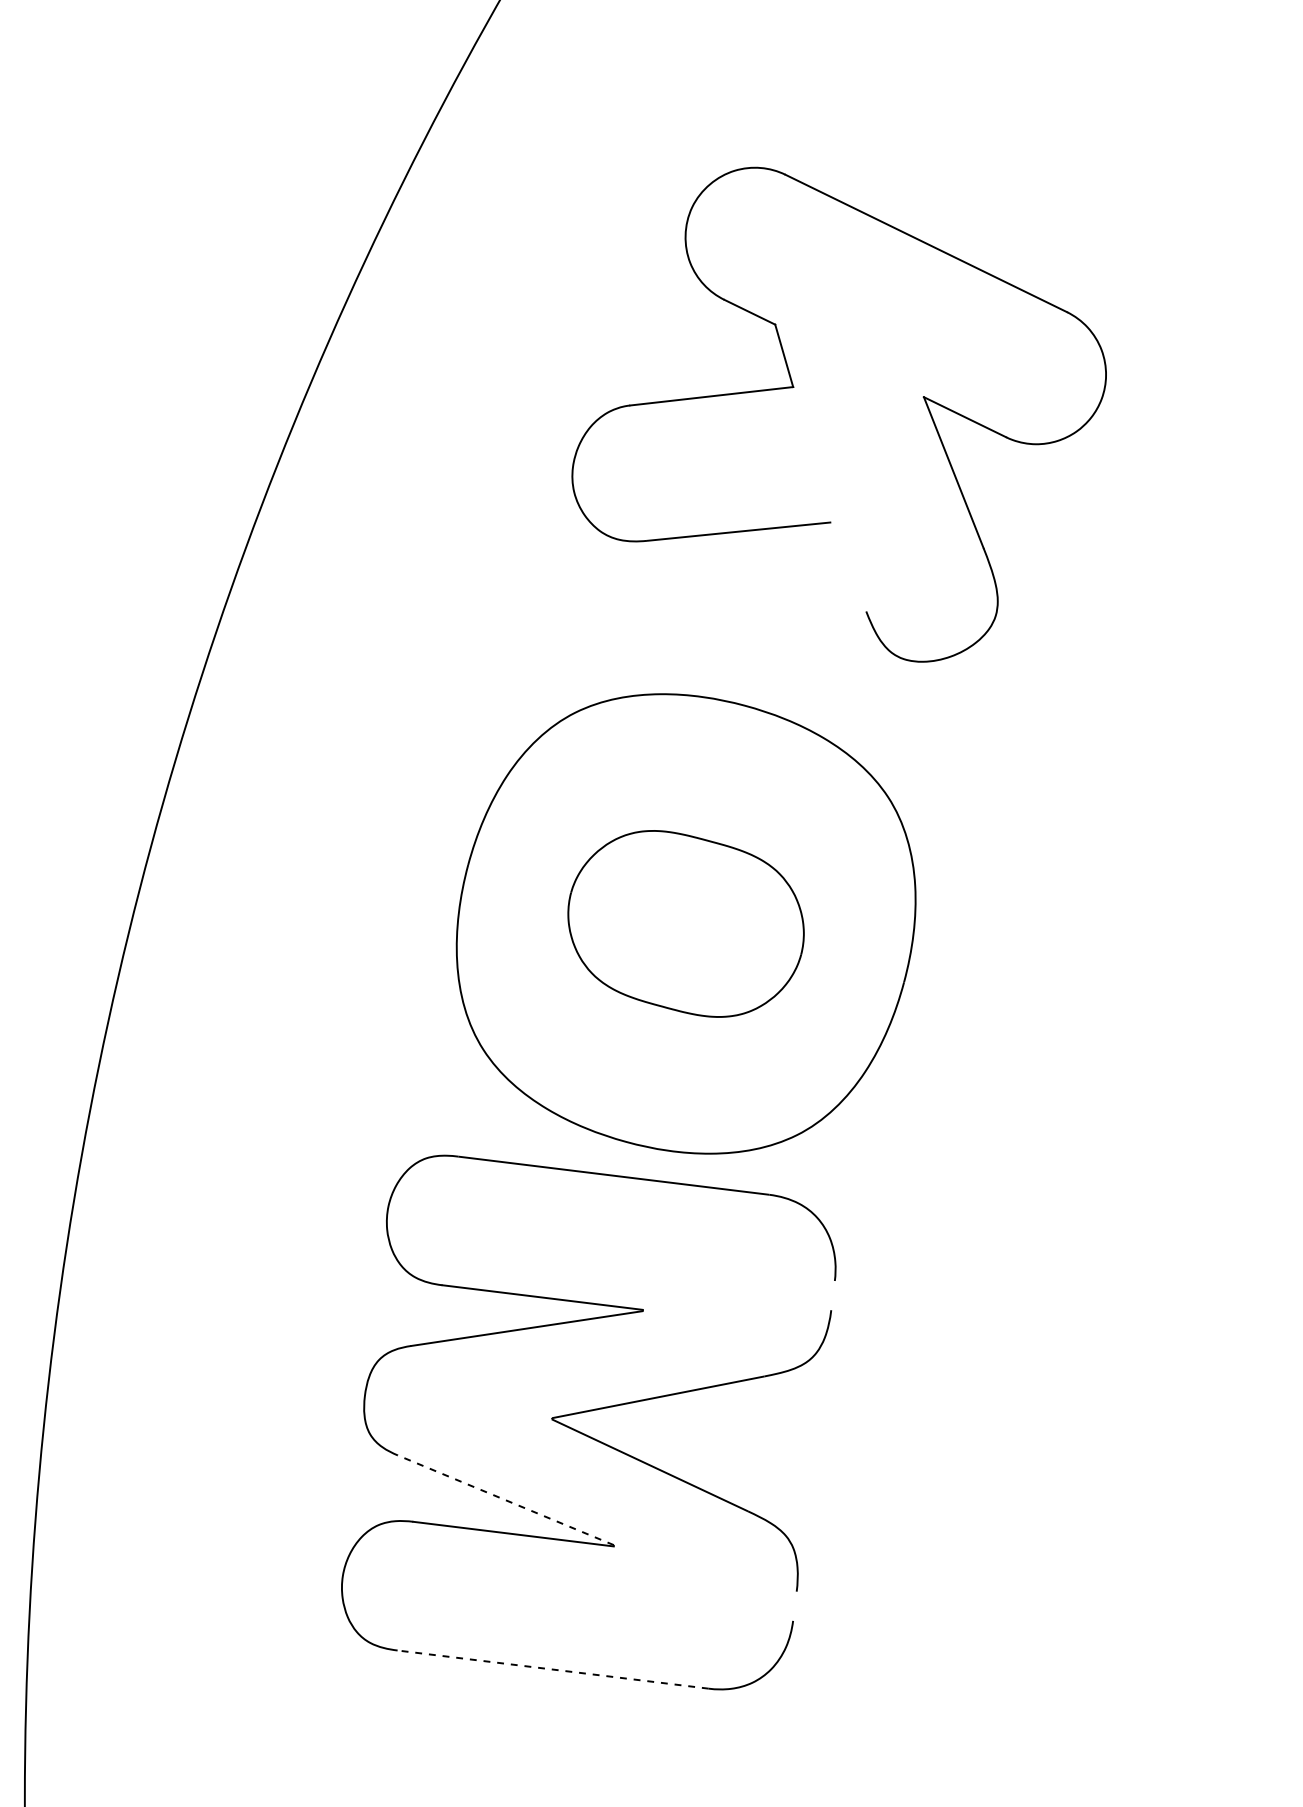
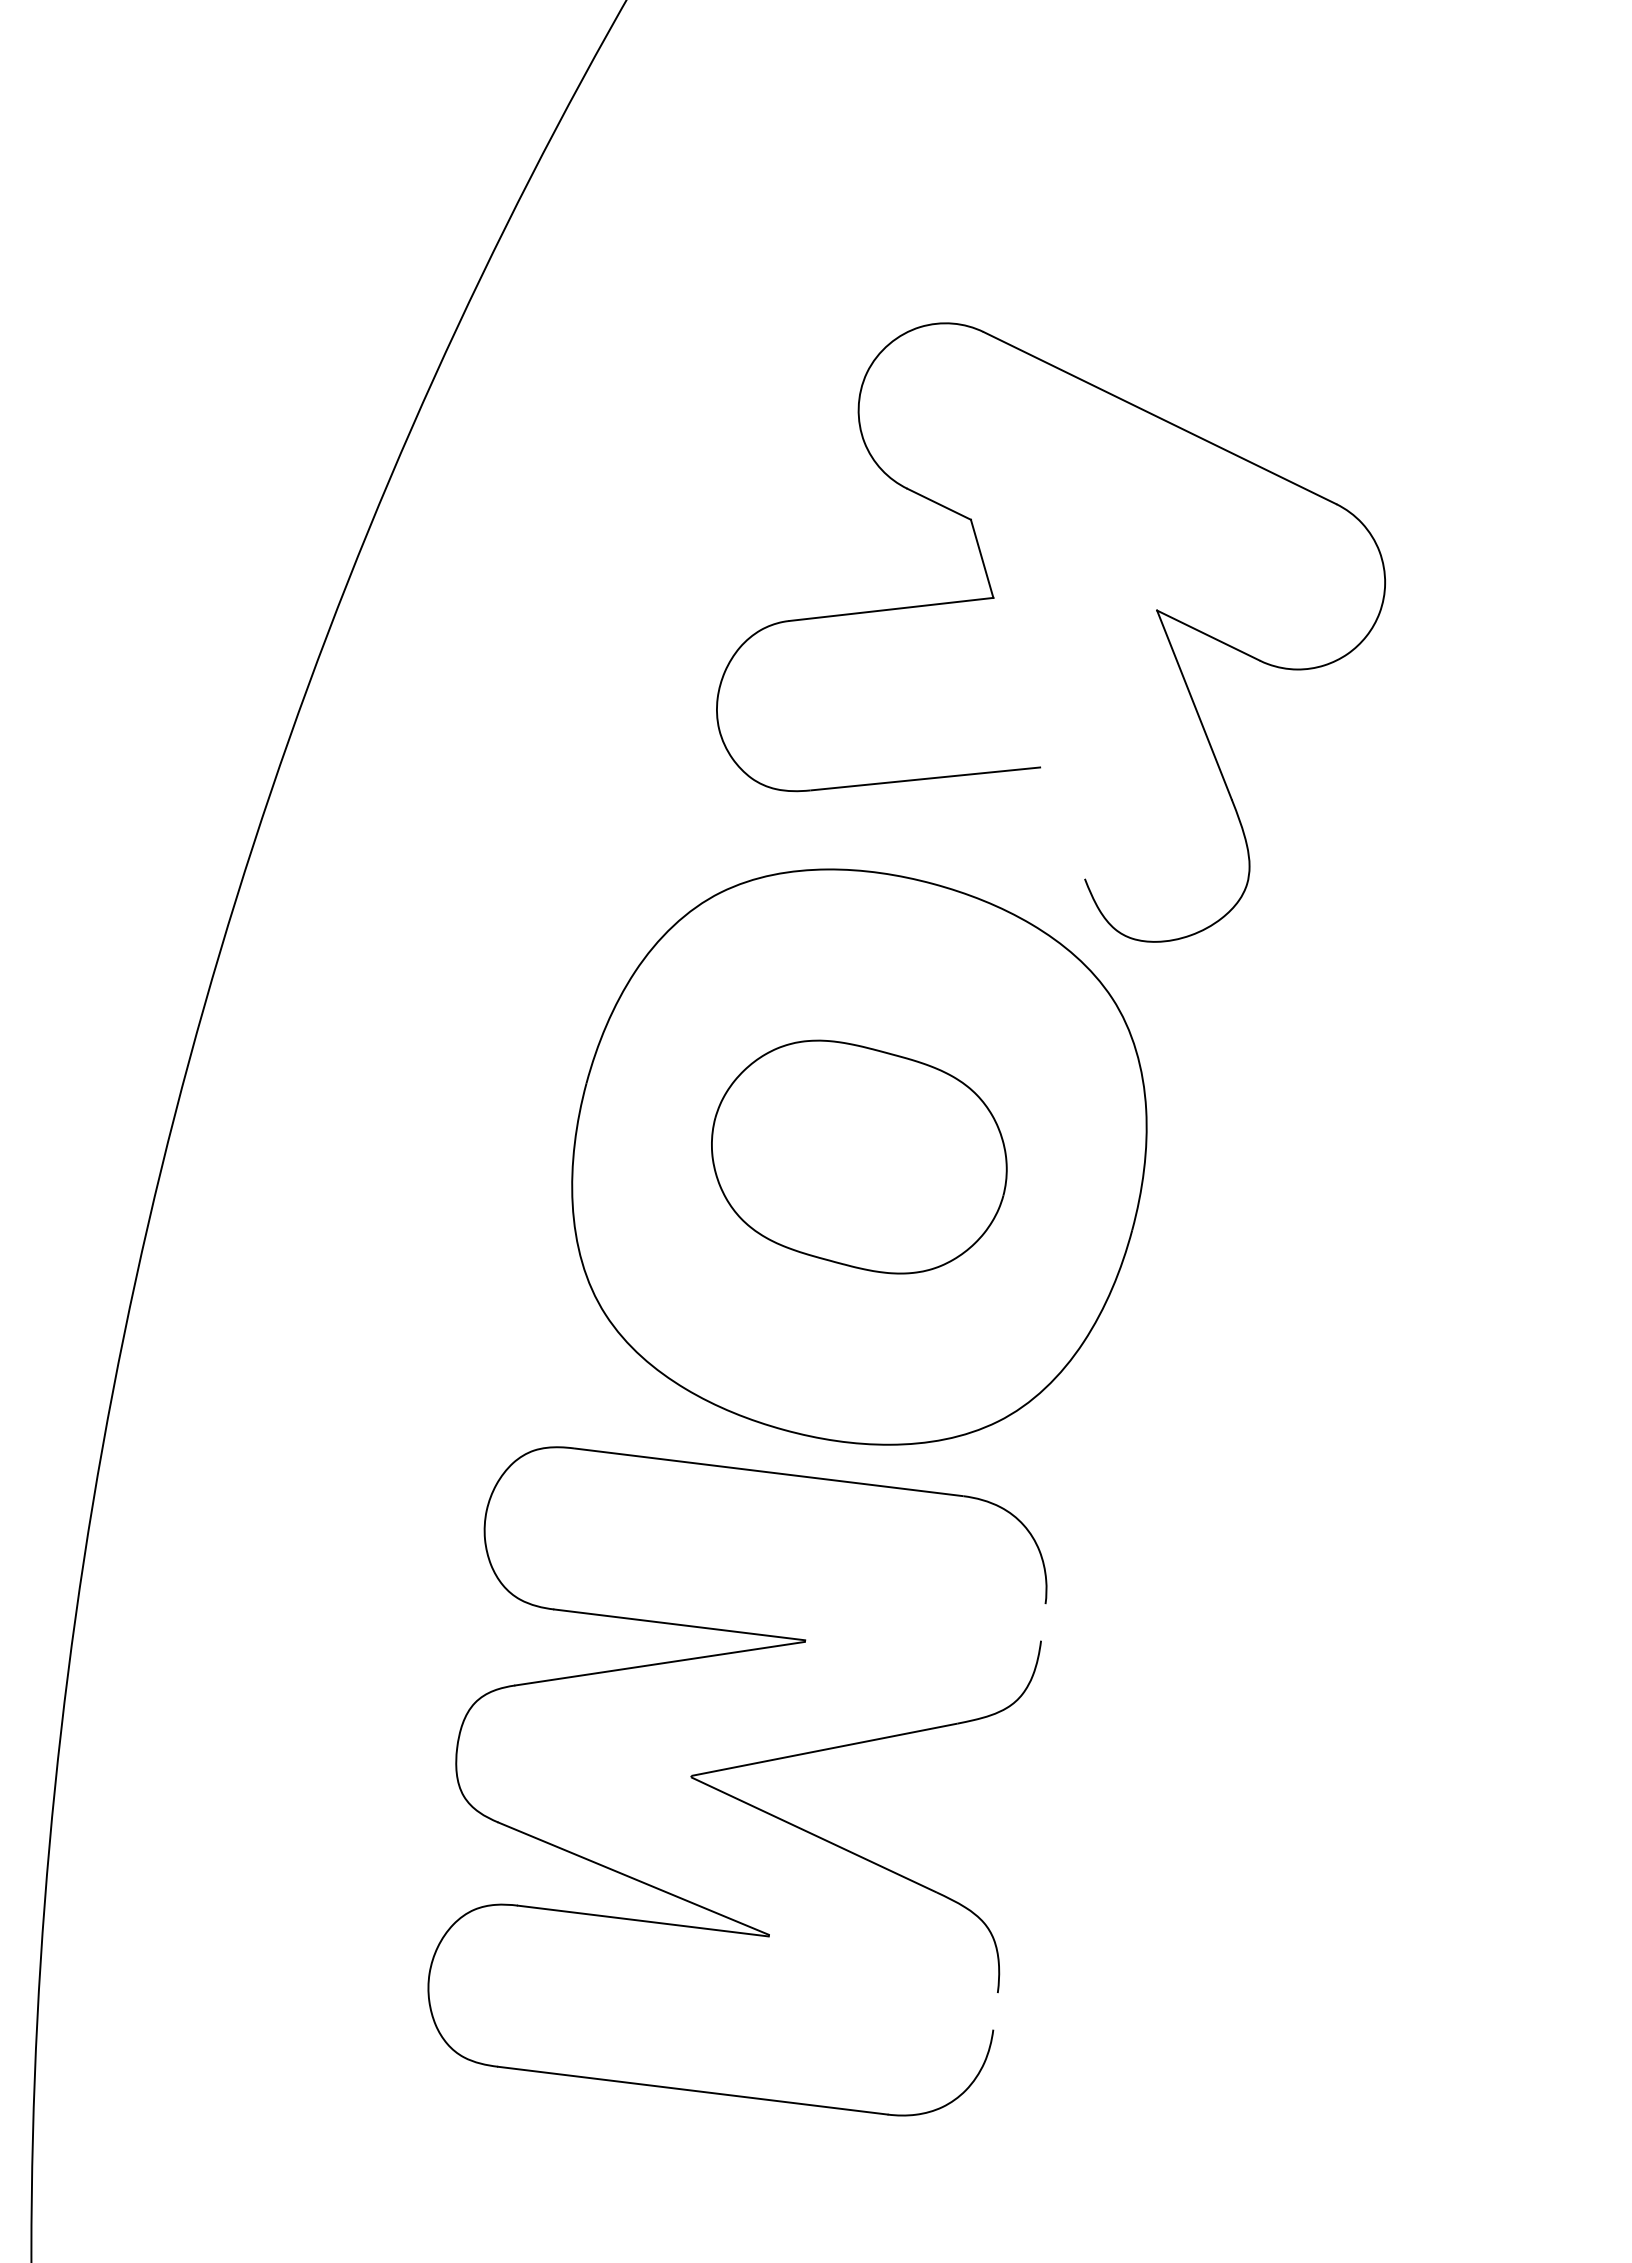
part: (794, 387) -> (994, 598), moved
line: (505, 1500) -> (633, 1878), dashed -> solid
line: (552, 1669) -> (692, 2090), dashed -> solid

